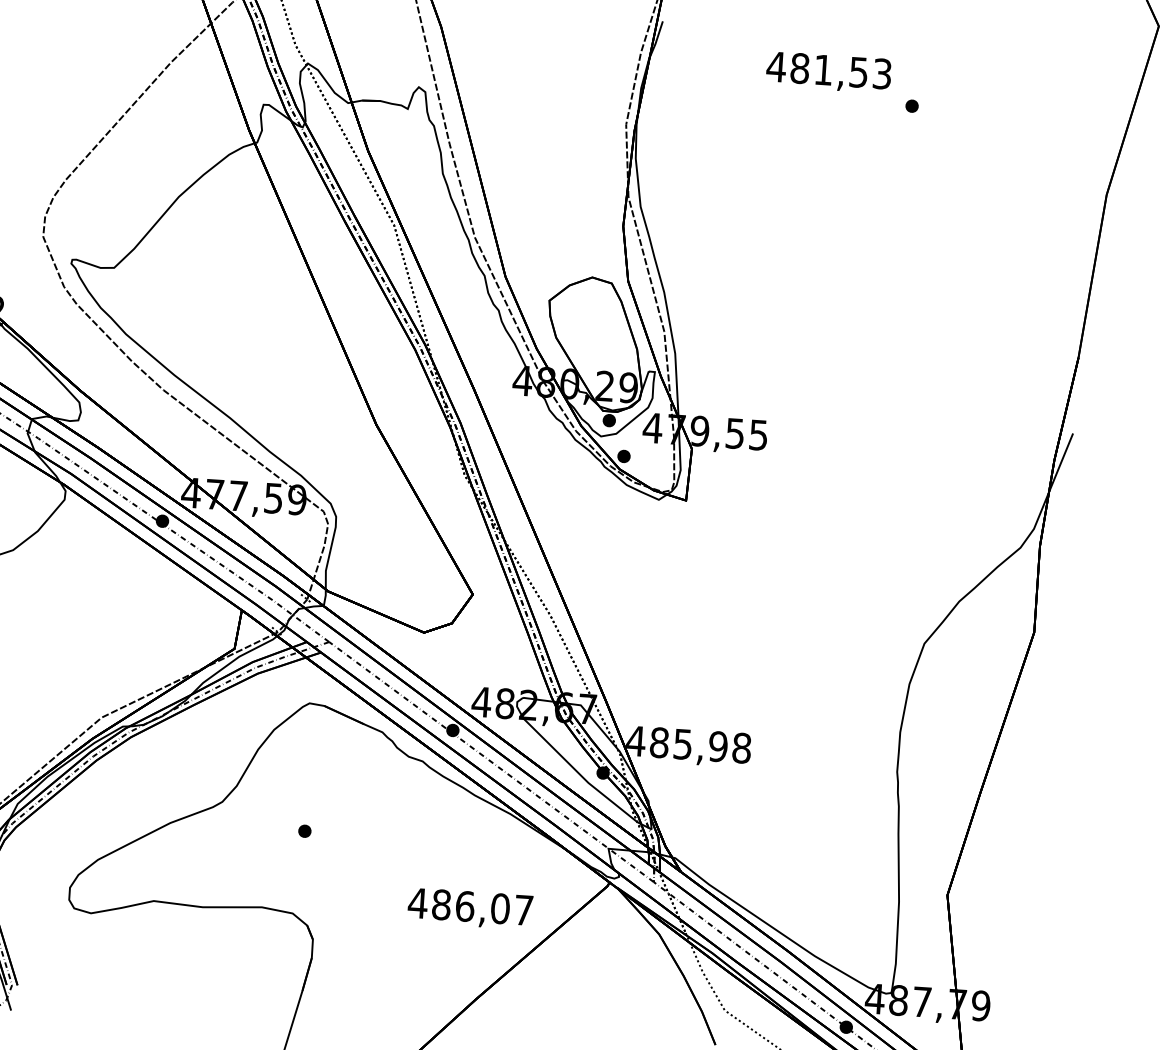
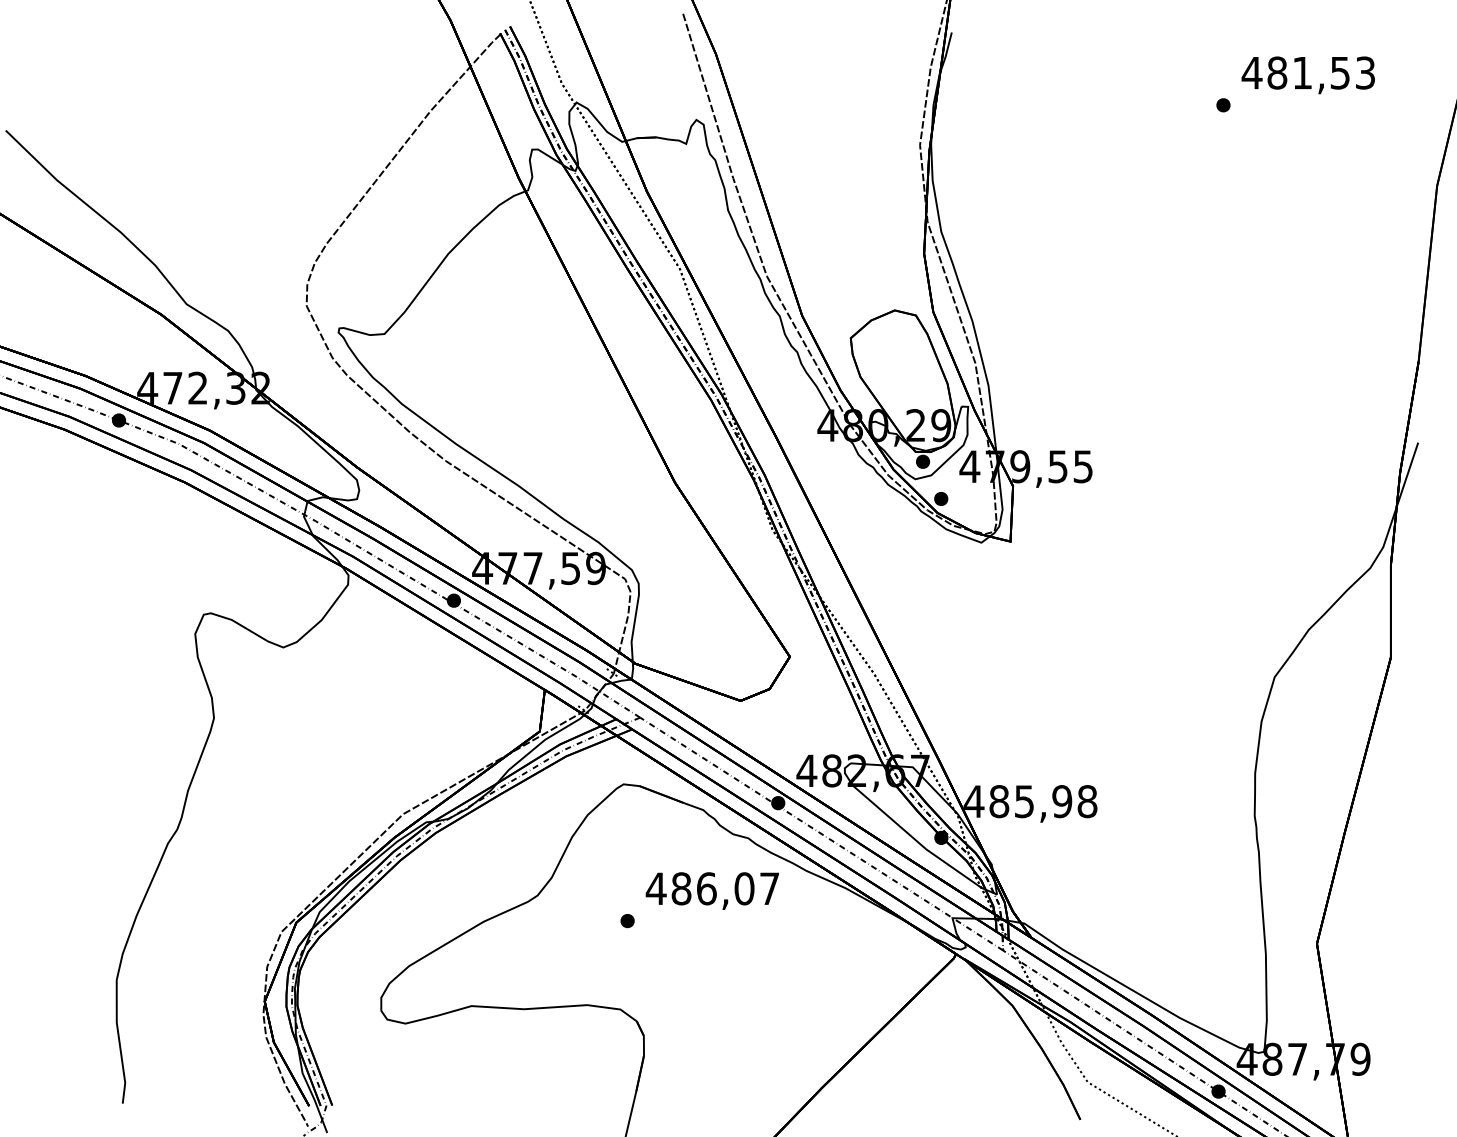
text: (828, 72) -> (1307, 75), moved
text: (469, 908) -> (711, 890), moved

